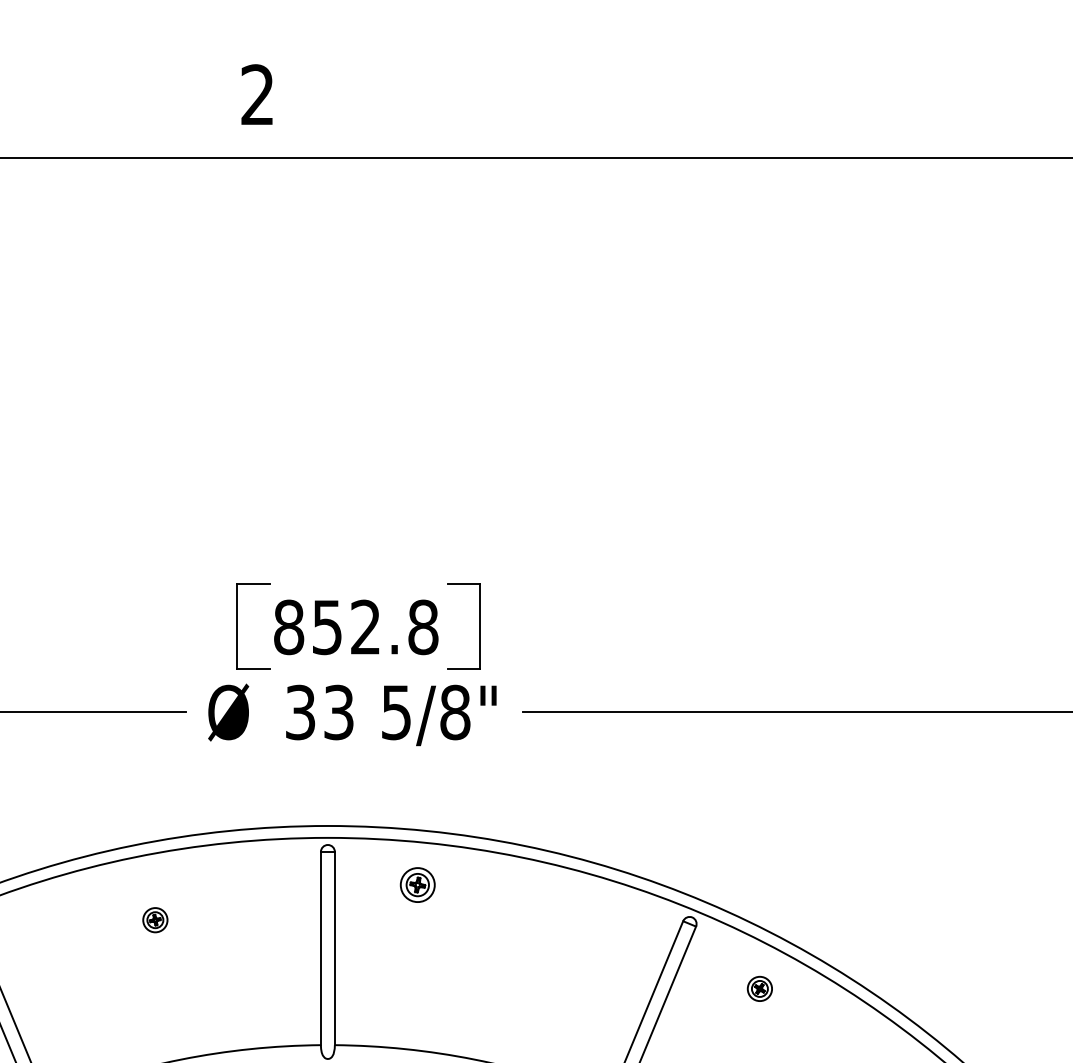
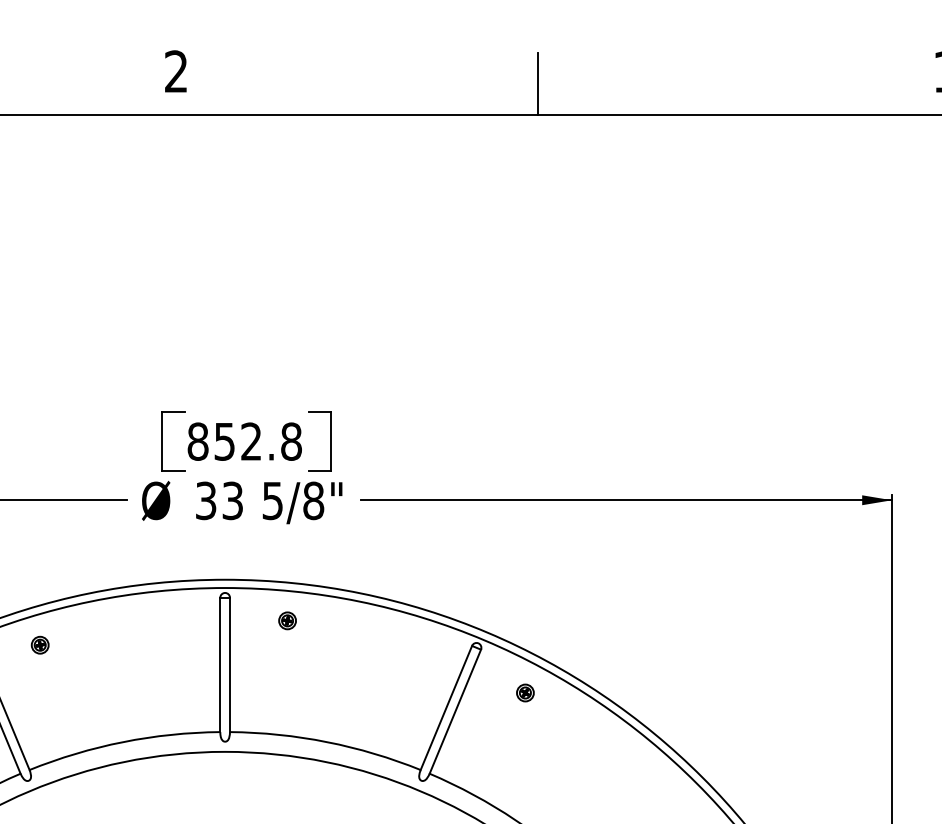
line: (778, 112) -> (538, 83), added
part: (417, 884) -> (287, 620), size x0.71
part: (154, 919) -> (39, 644), moved

